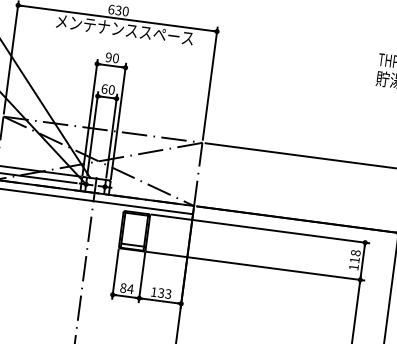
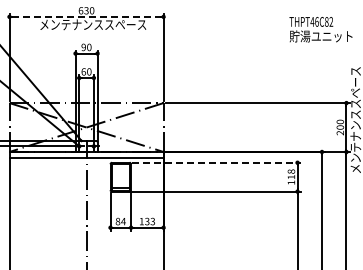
line: (117, 17) -> (86, 16), solid -> dashed
line: (260, 228) -> (216, 162), solid -> dashed

